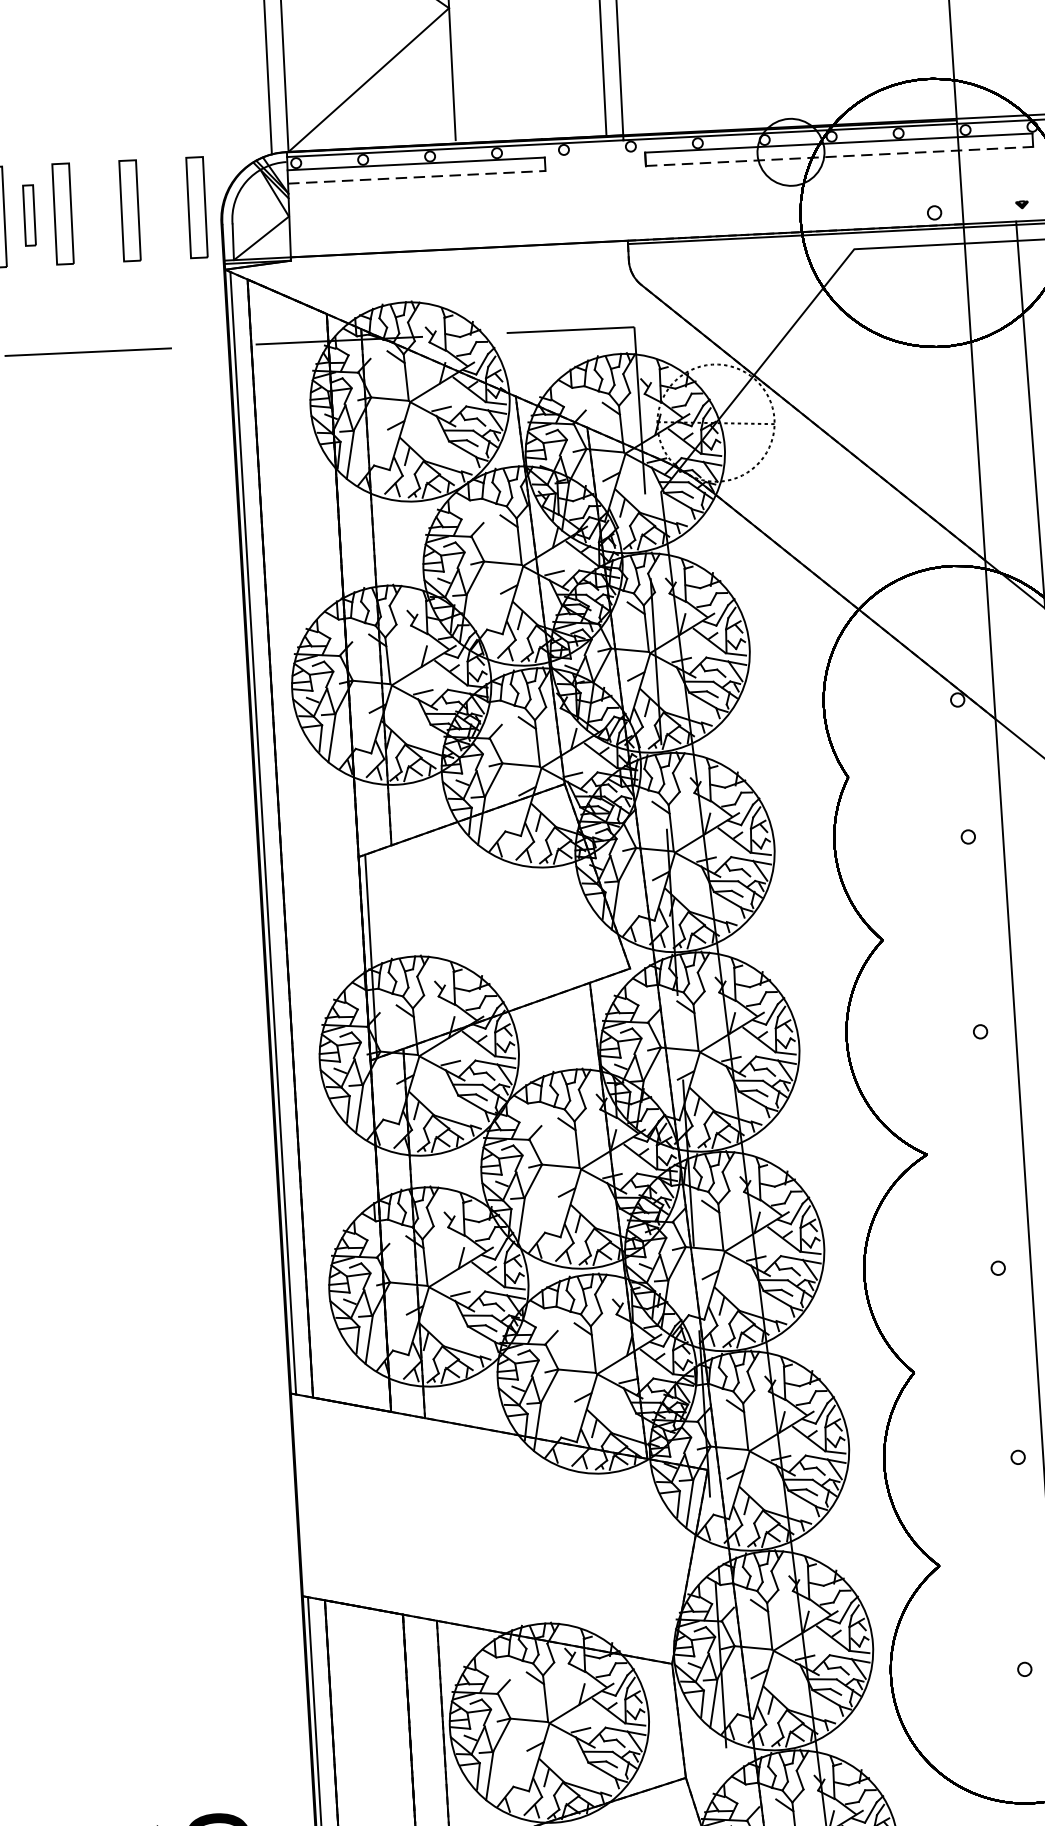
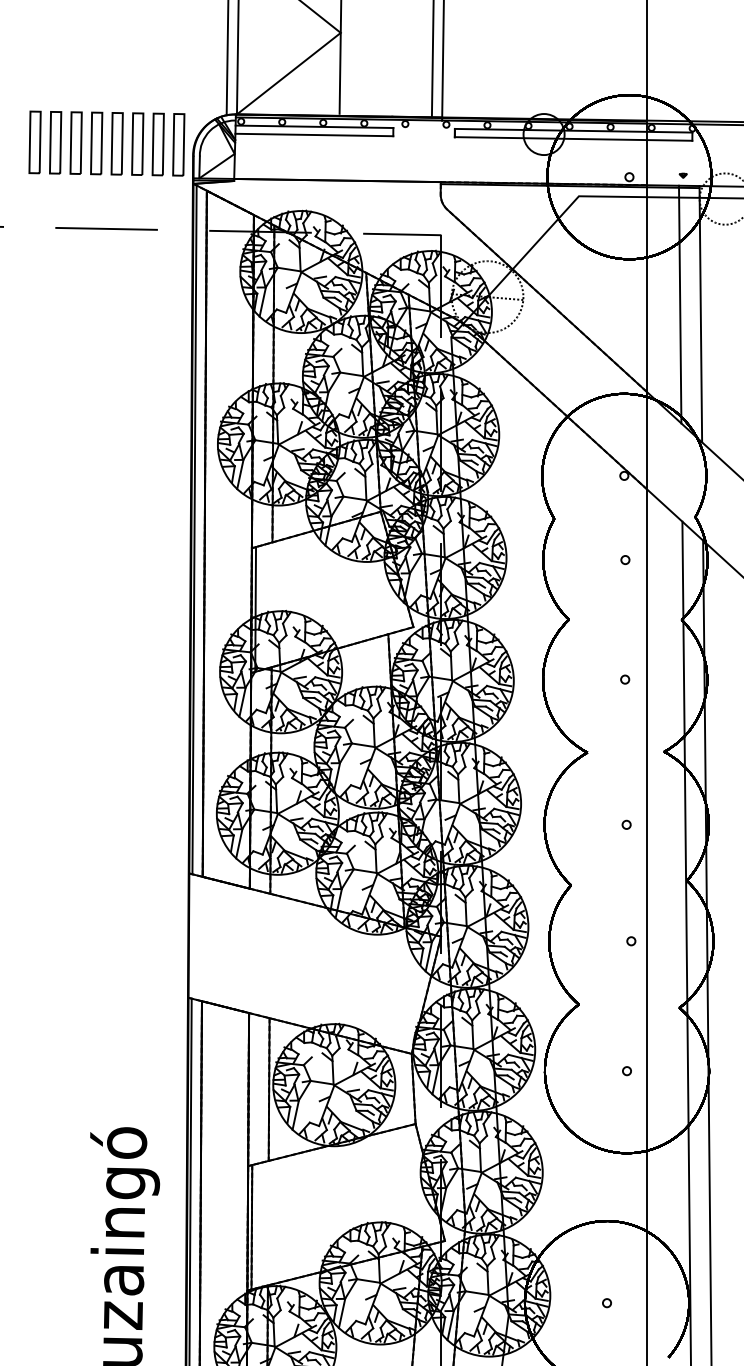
line: (839, 155) -> (573, 138), dashed -> solid
line: (417, 178) -> (314, 135), dashed -> solid
part: (162, 209) -> (157, 144), added
part: (95, 211) -> (116, 143), added
part: (28, 214) -> (75, 142), size x1.67

